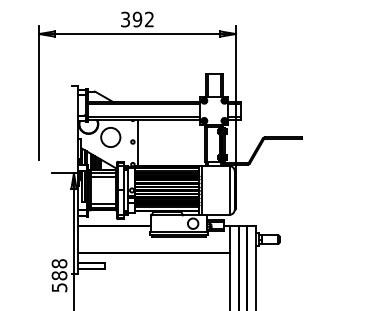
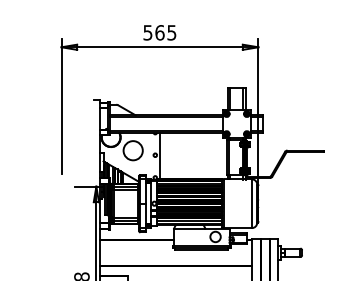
text: (137, 19) -> (159, 32), 392 -> 565

